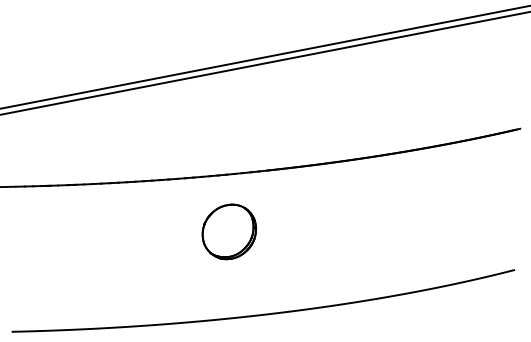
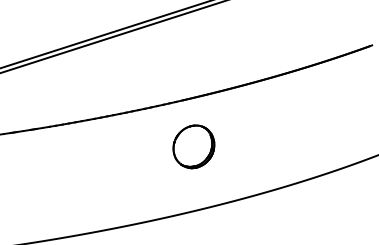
part: (229, 231) -> (194, 146), moved

